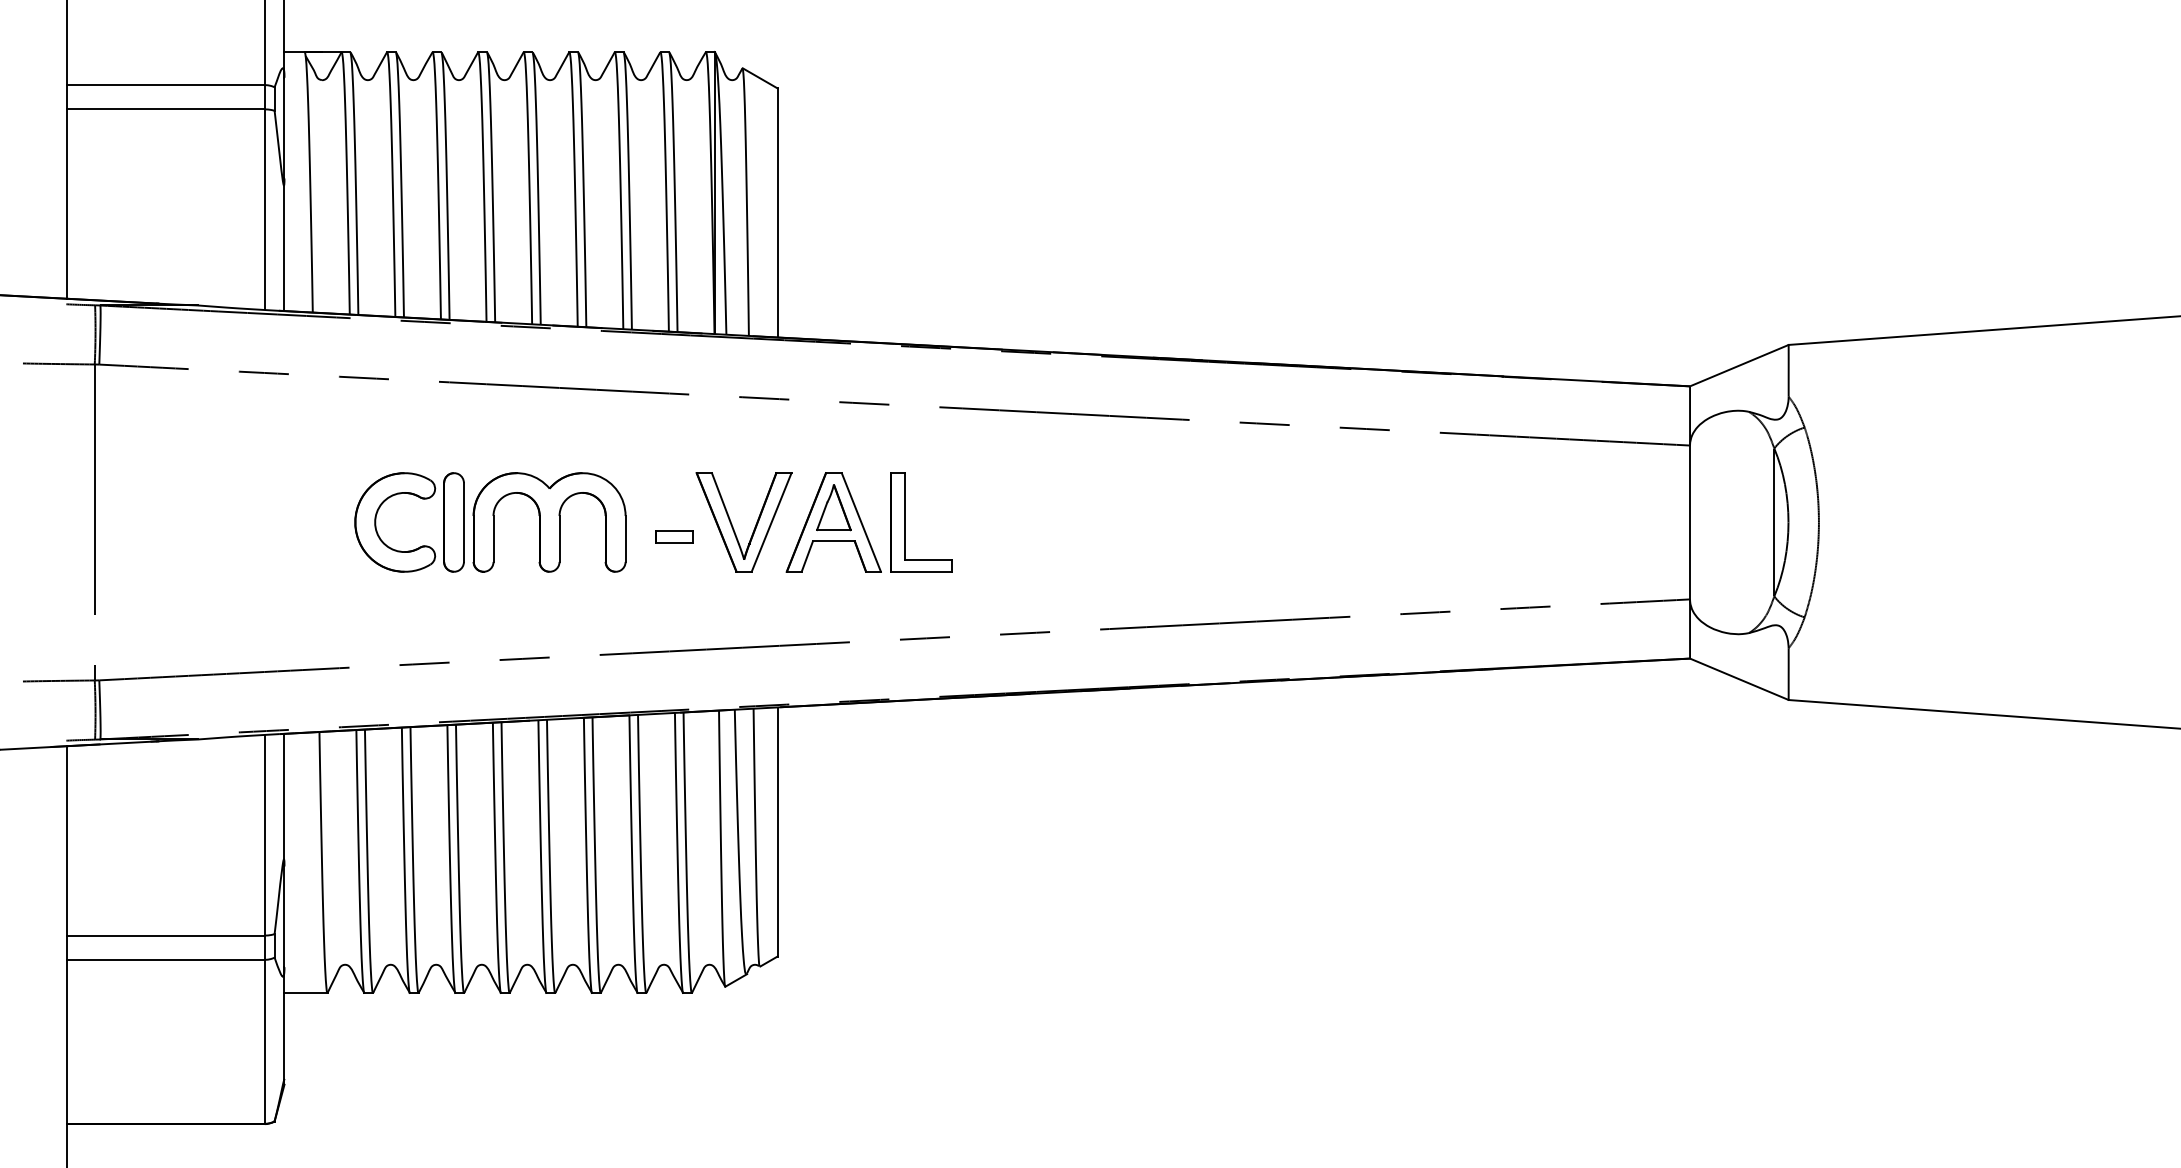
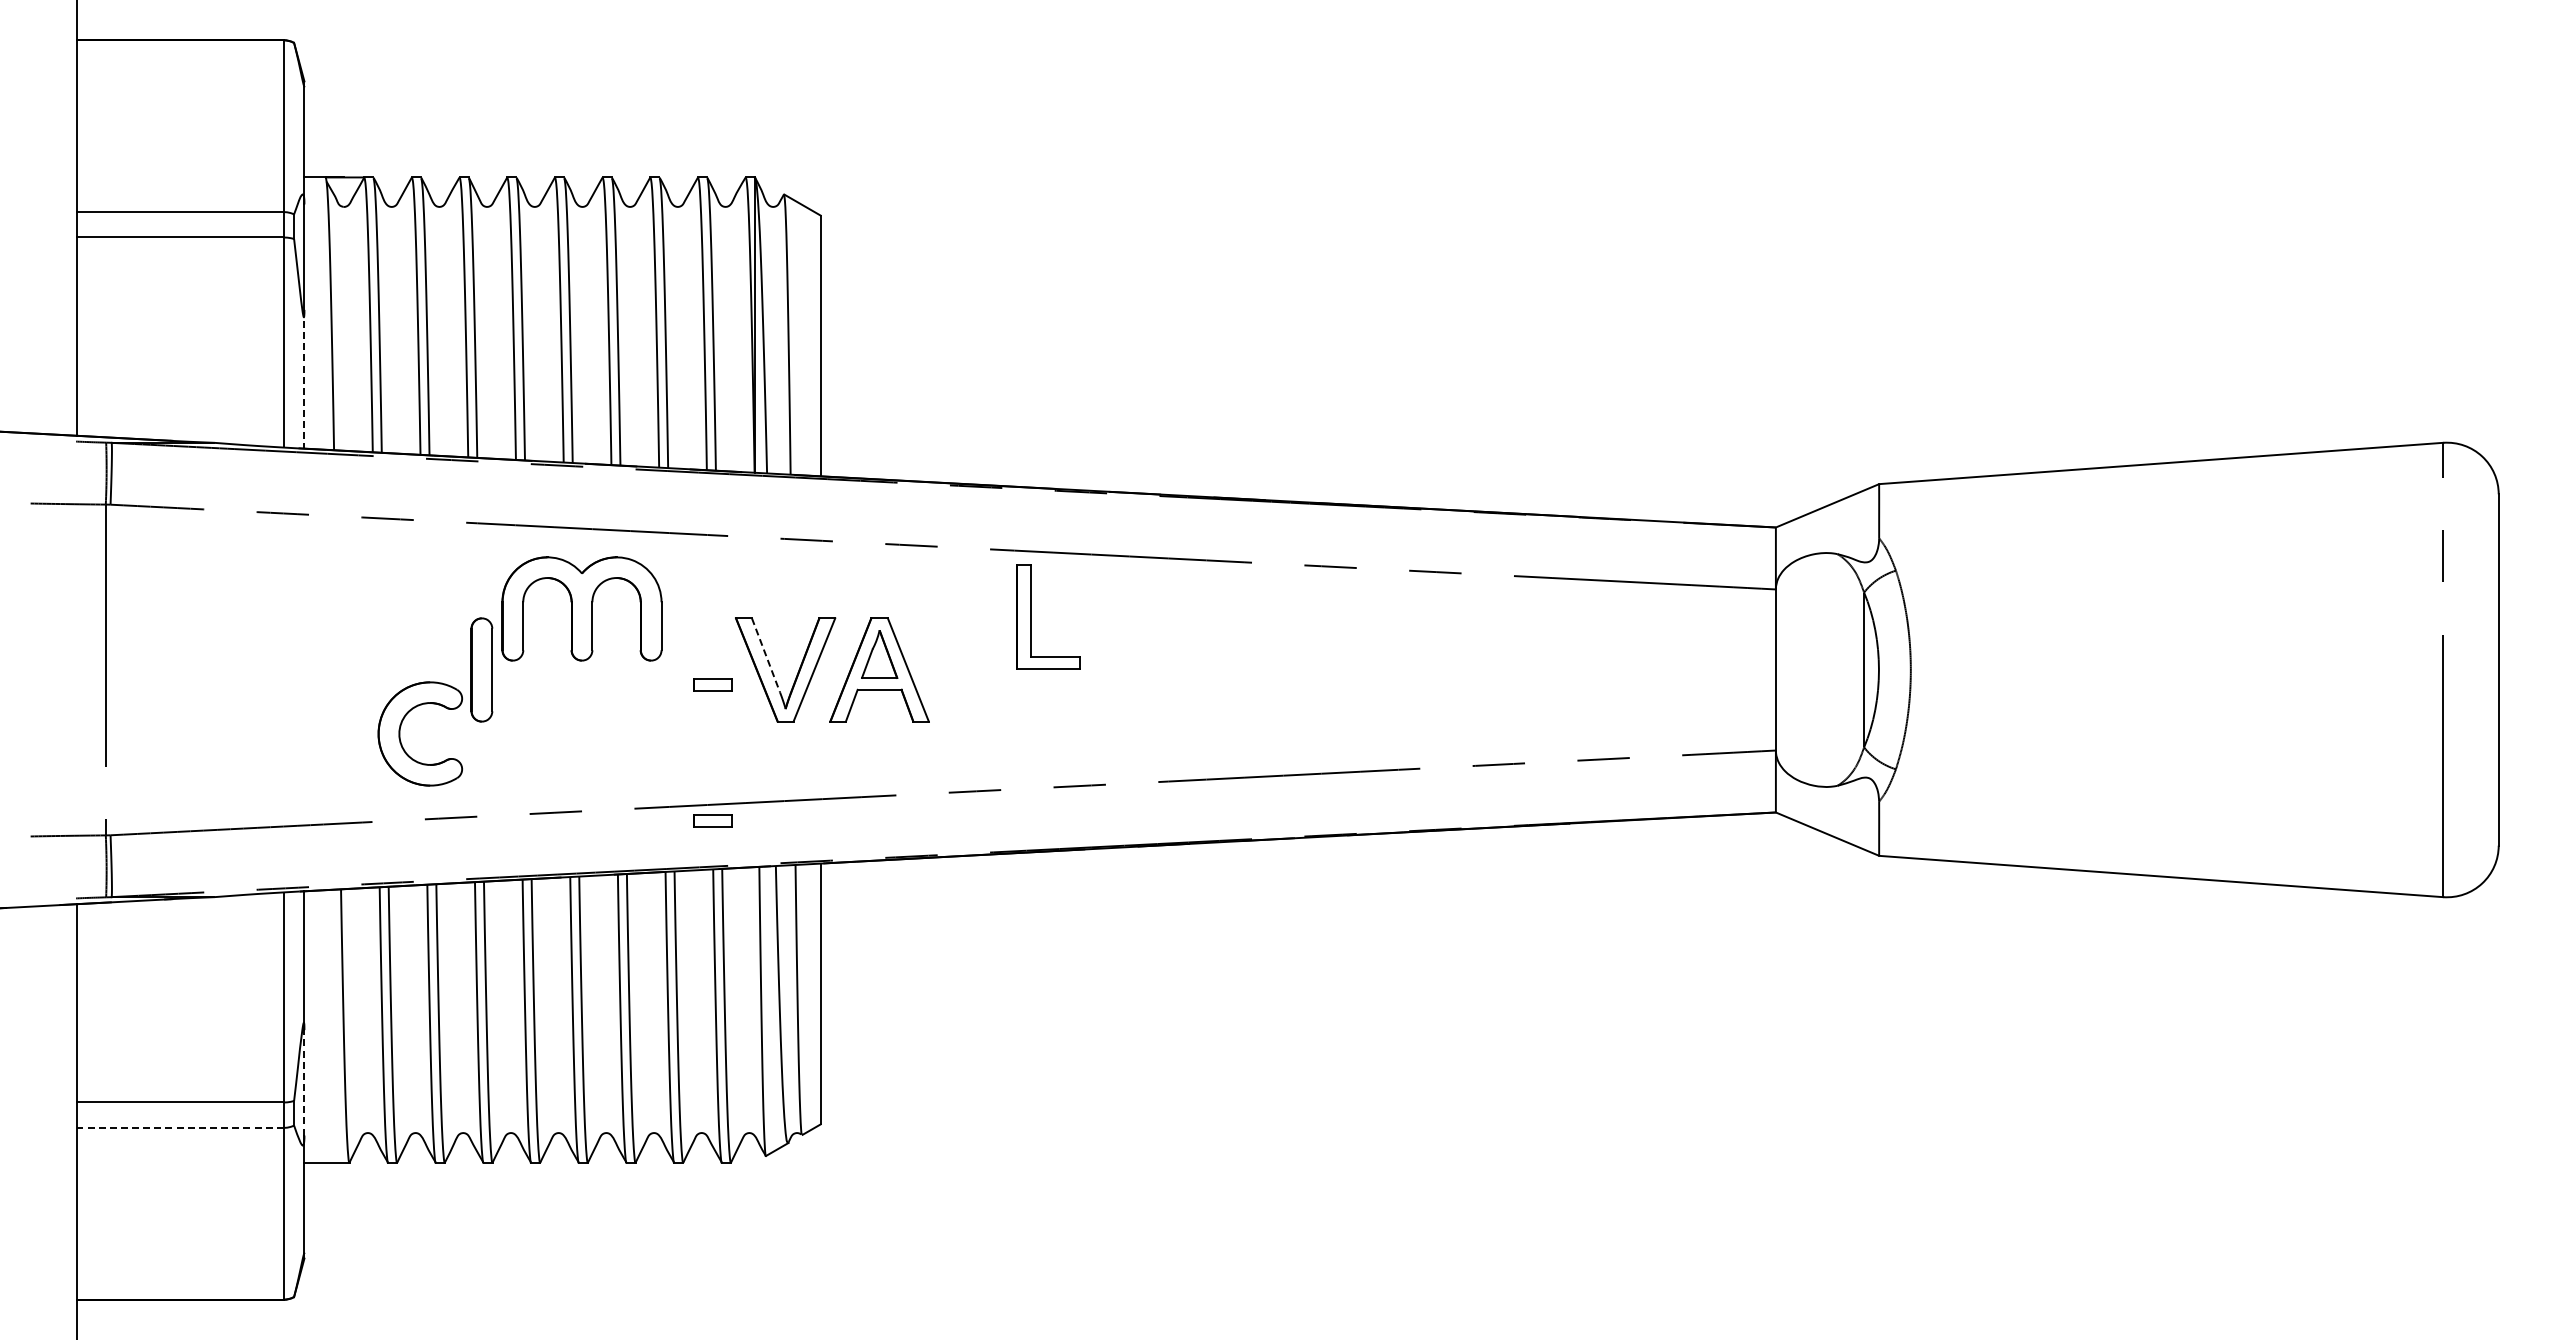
line: (284, 244) -> (304, 379), solid -> dashed
line: (725, 508) -> (766, 655), solid -> dashed
part: (376, 522) -> (400, 733), moved
part: (549, 522) -> (581, 608), moved
part: (905, 522) -> (1031, 616), moved
part: (674, 666) -> (712, 820), added
line: (284, 916) -> (304, 1082), solid -> dashed
line: (166, 959) -> (180, 1127), solid -> dashed

